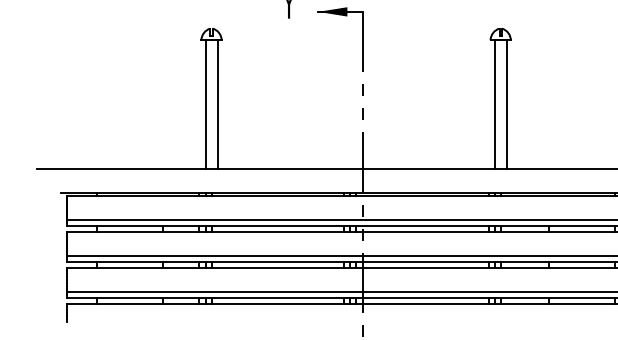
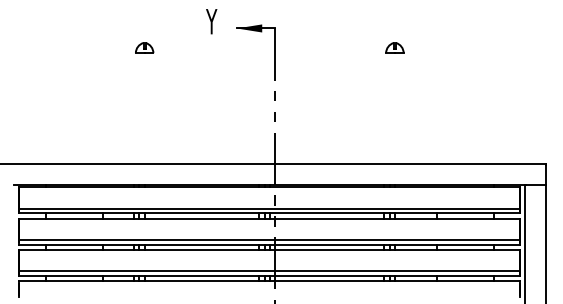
line: (205, 104) -> (139, 108), removed
line: (217, 104) -> (149, 108), removed
line: (494, 104) -> (389, 108), removed
line: (507, 104) -> (400, 108), removed

